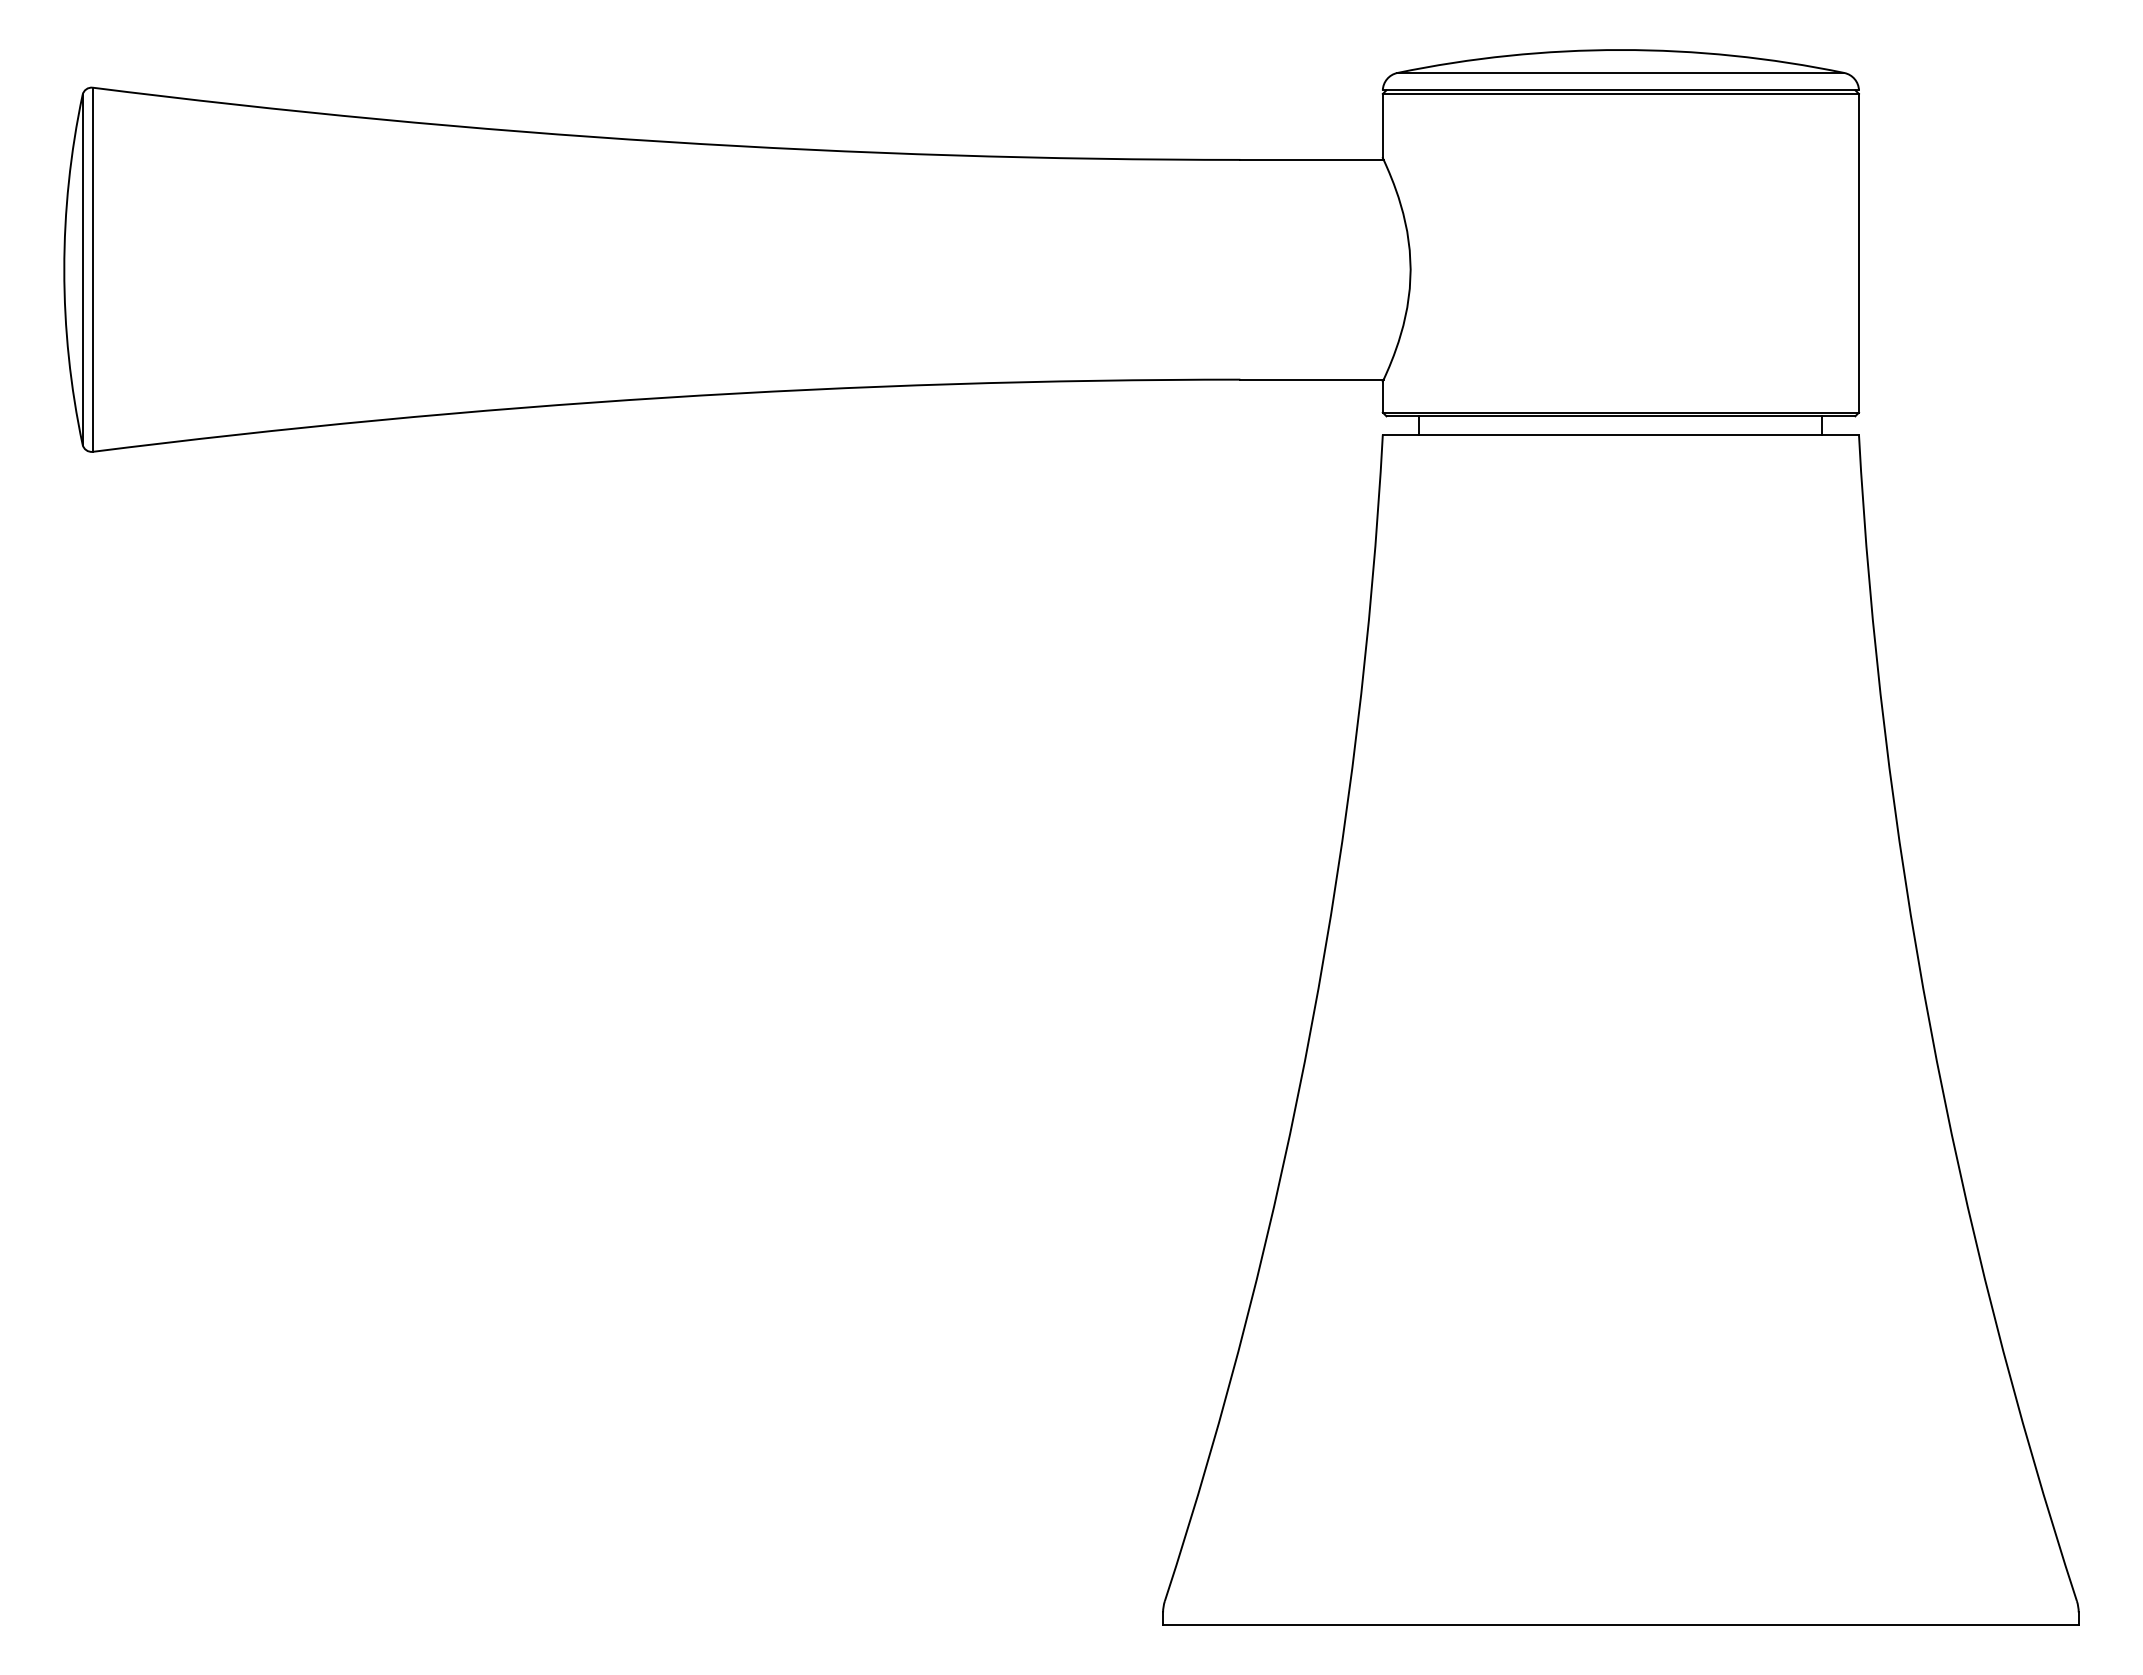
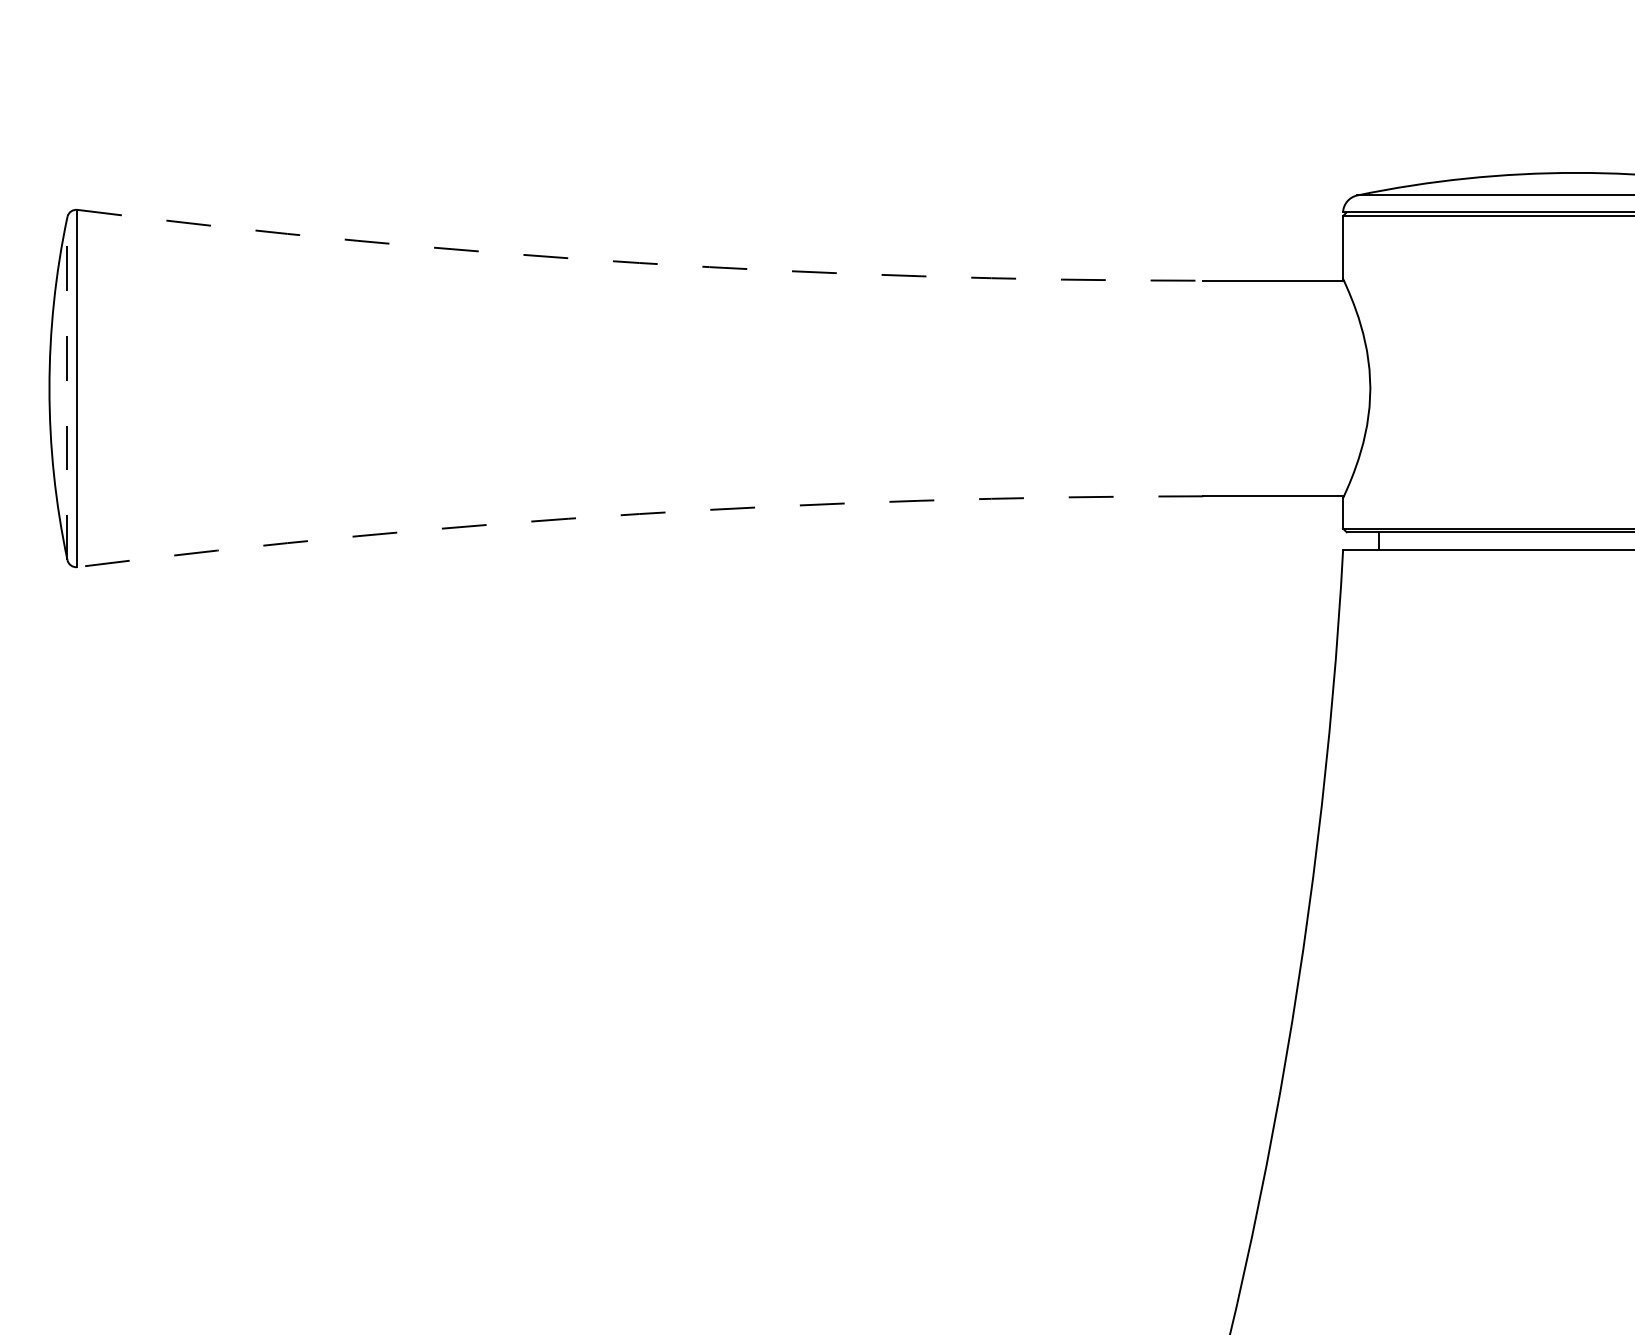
arc: (665, 141) -> (639, 262), solid -> dashed
line: (82, 269) -> (67, 388), solid -> dashed
arc: (665, 397) -> (639, 513), solid -> dashed

